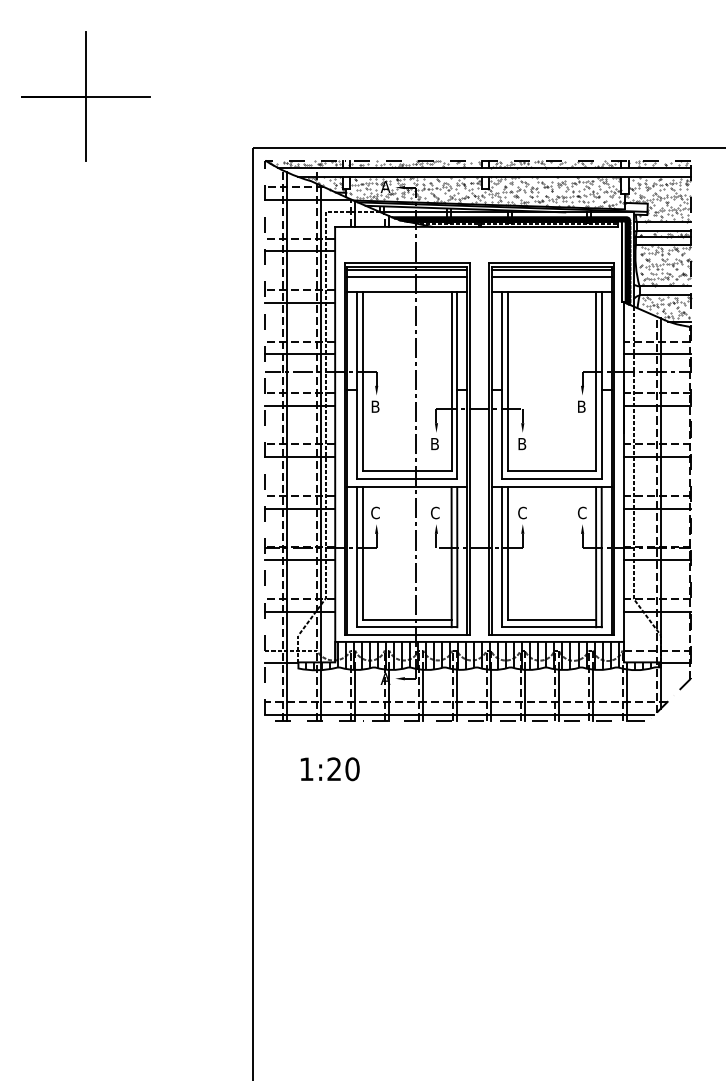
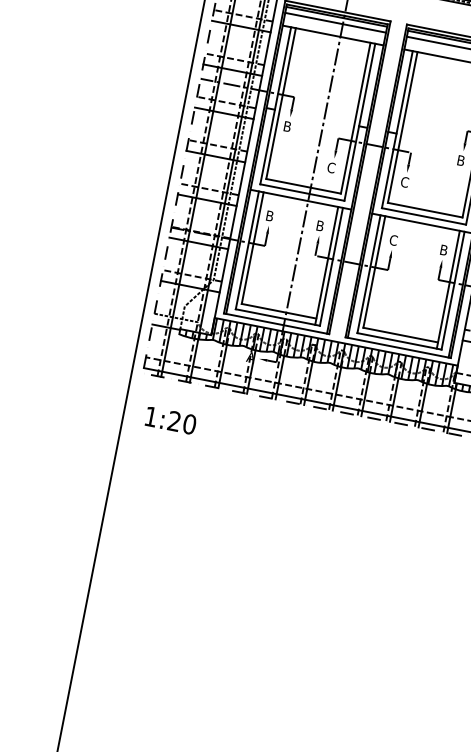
text: (434, 443) -> (331, 167), B -> C
text: (522, 443) -> (405, 181), B -> C
text: (375, 512) -> (269, 215), C -> B
text: (435, 512) -> (320, 225), C -> B
text: (582, 512) -> (444, 249), C -> B
text: (329, 769) -> (170, 420), moved

